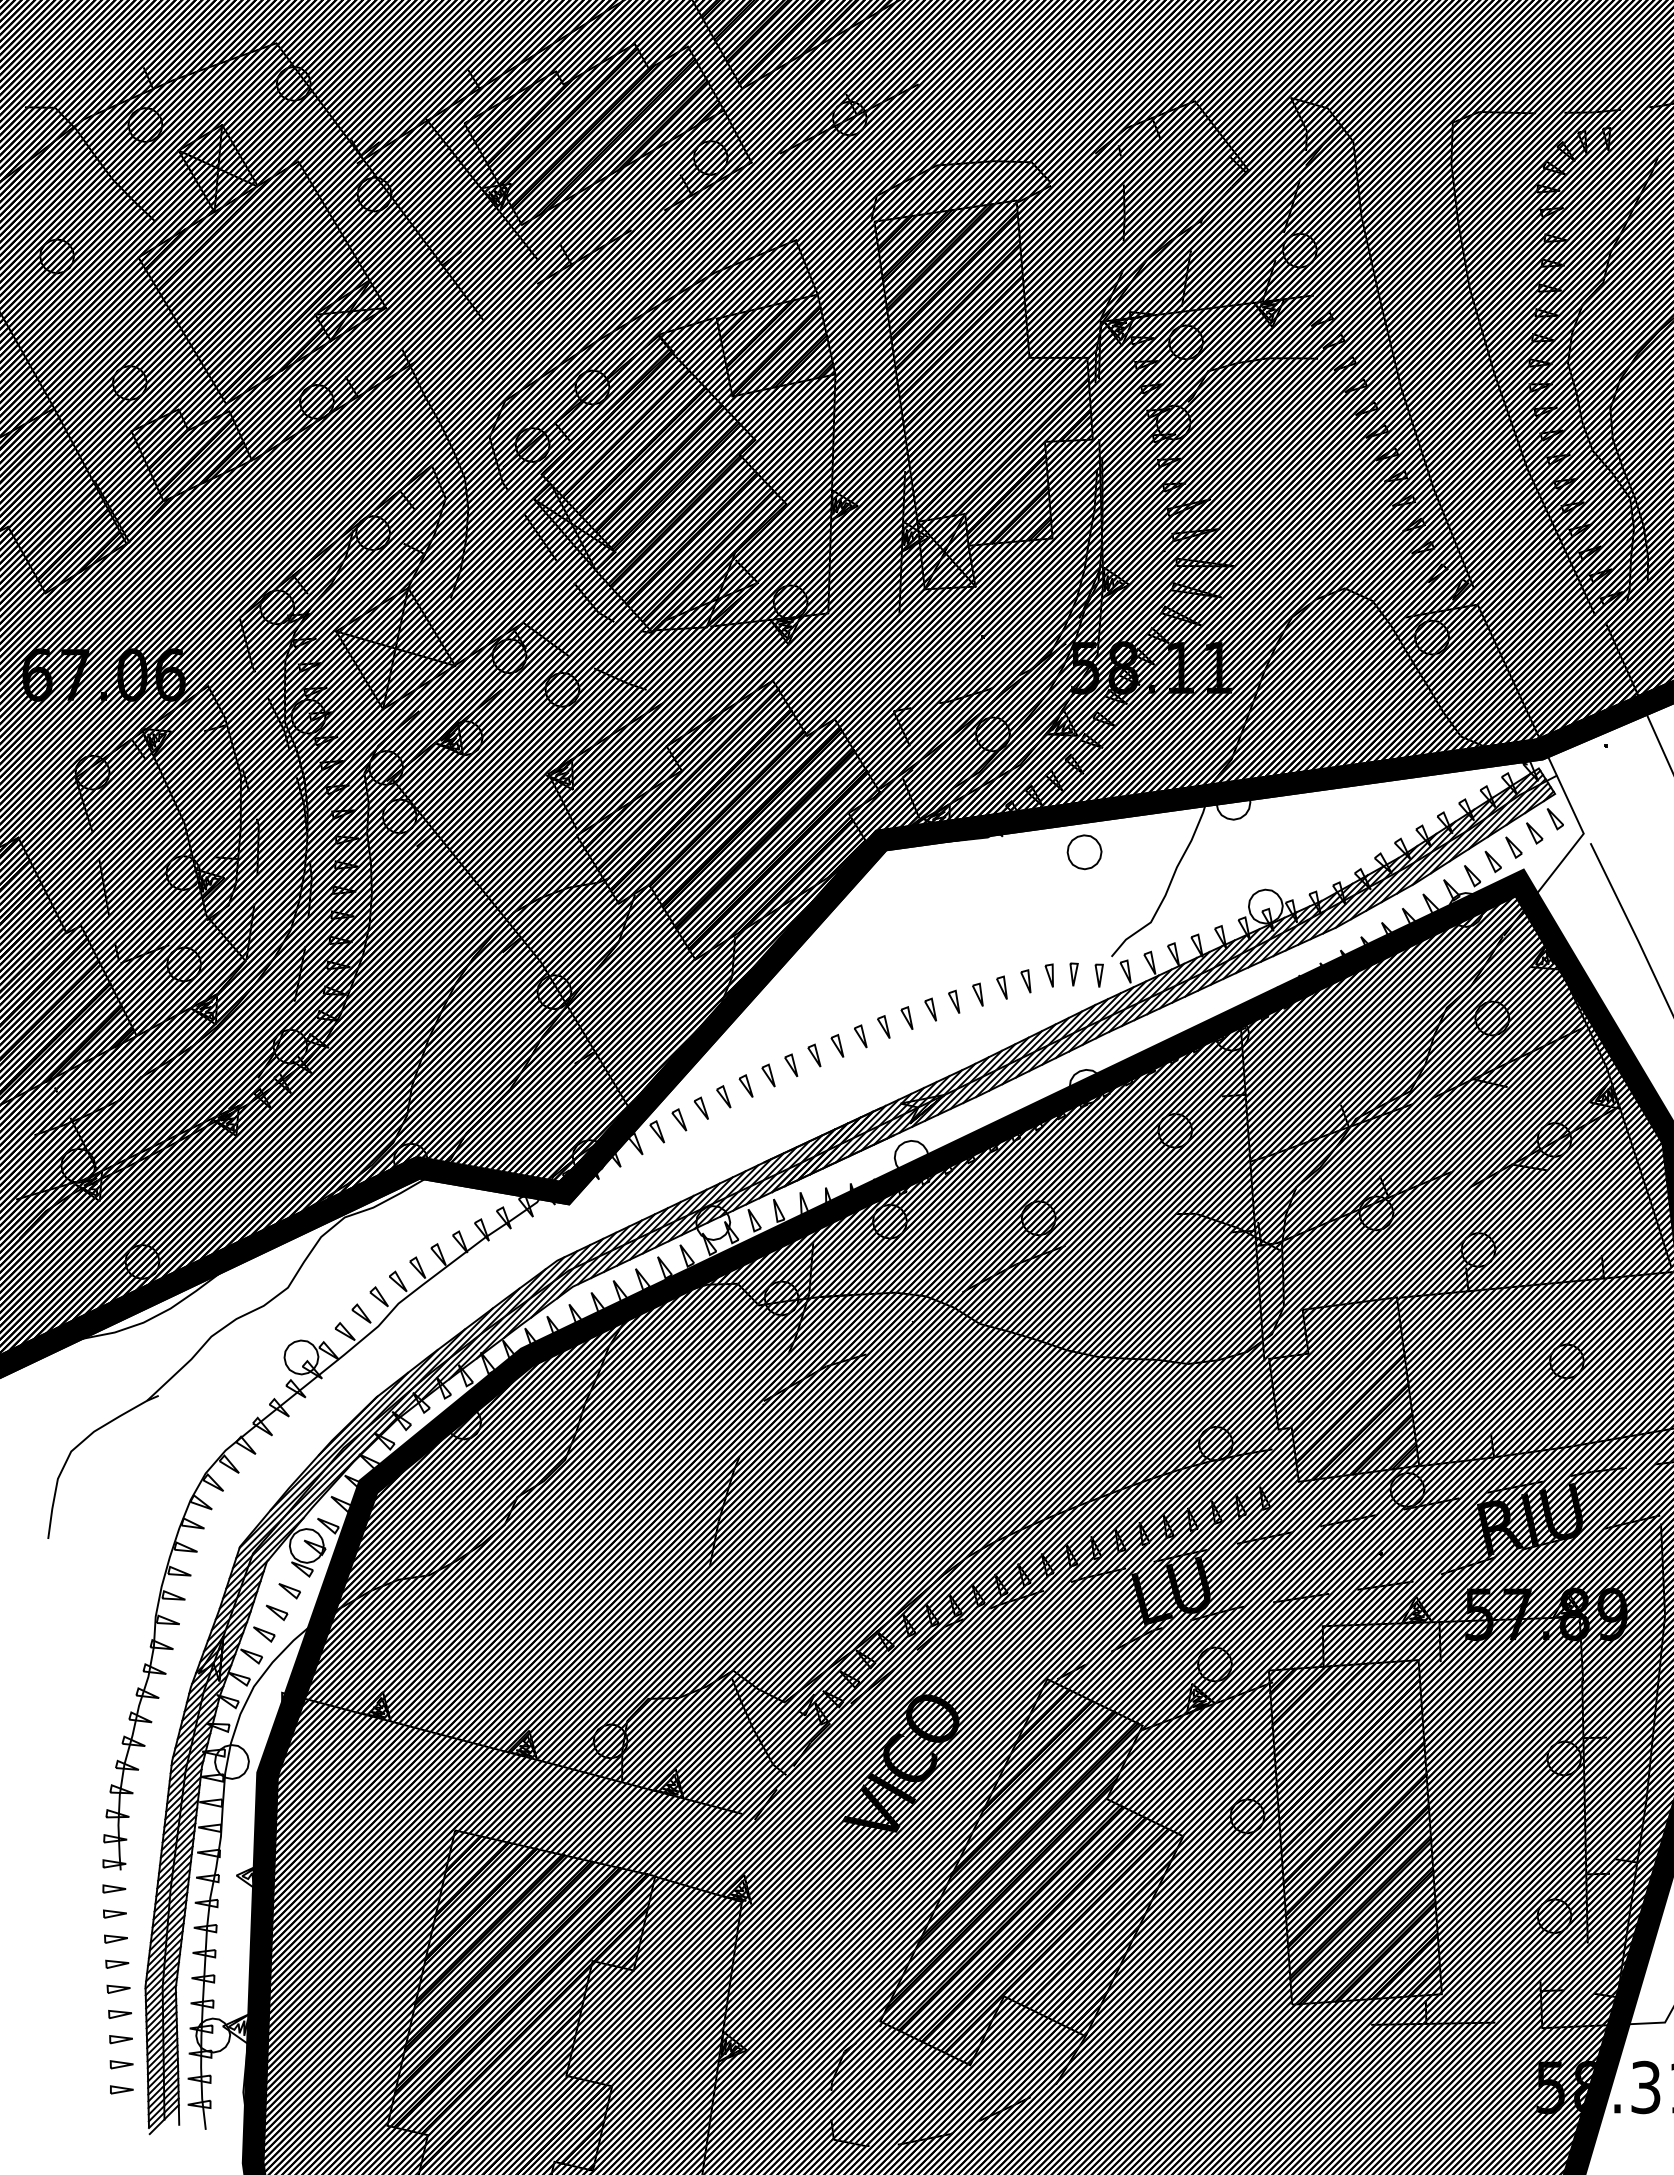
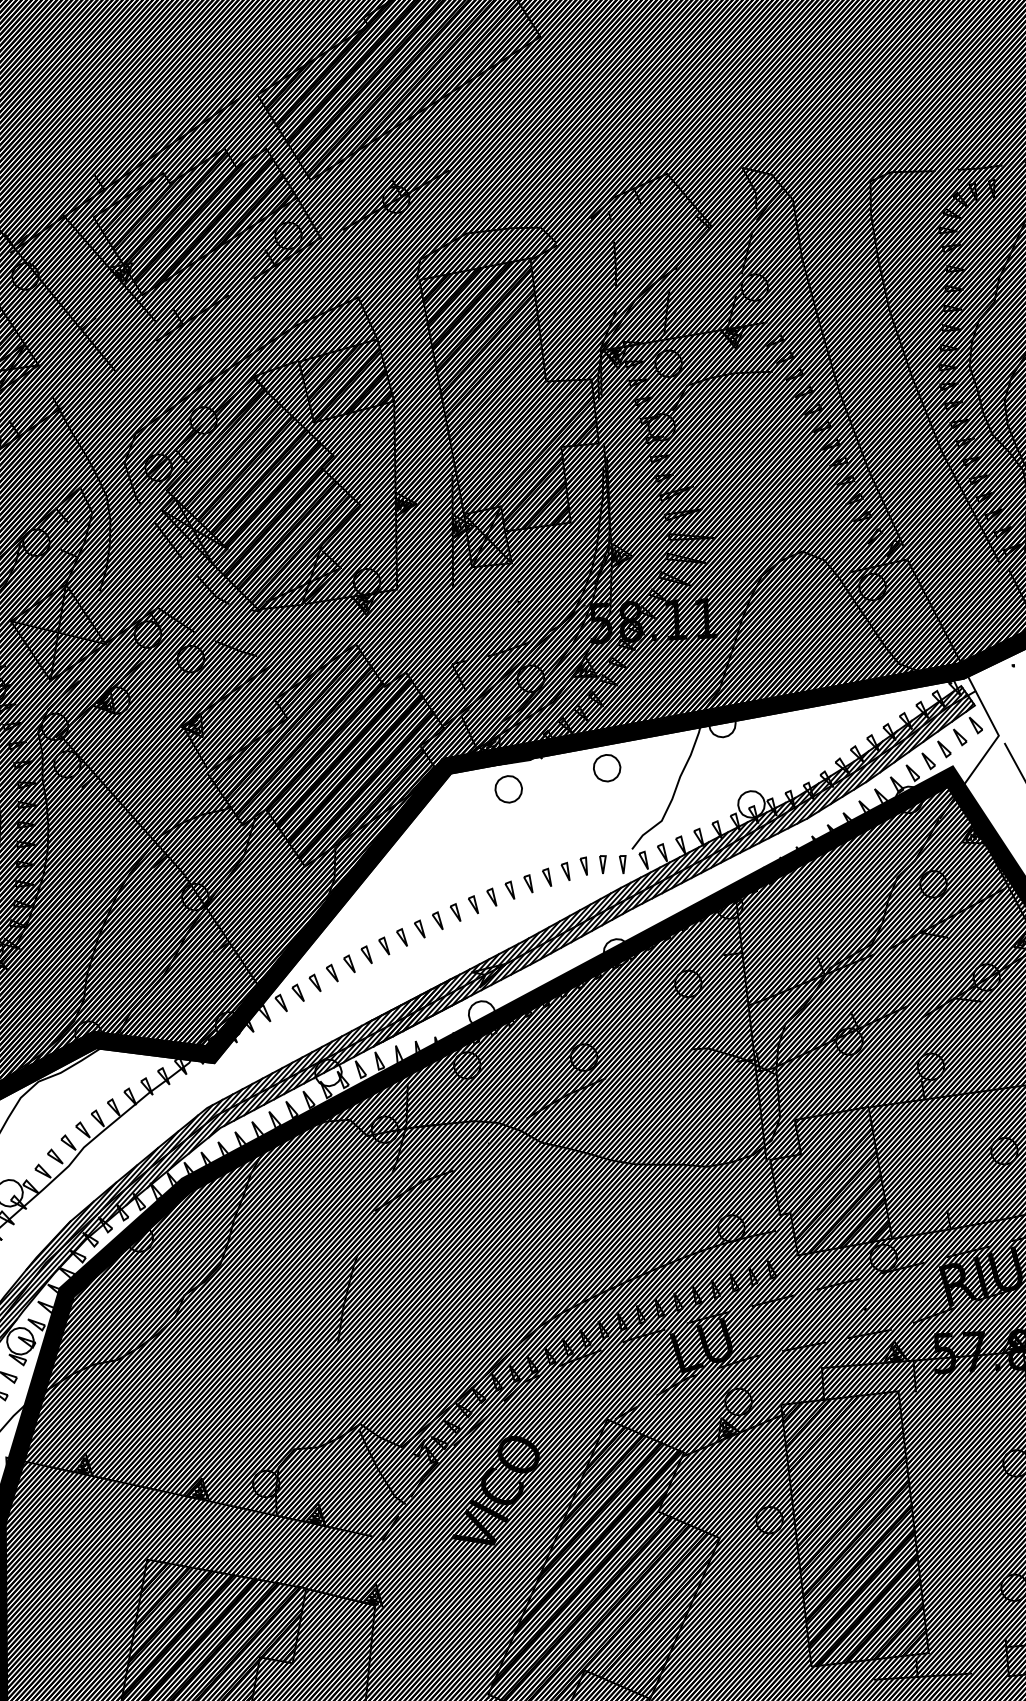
part: (958, 873) -> (508, 789), added

